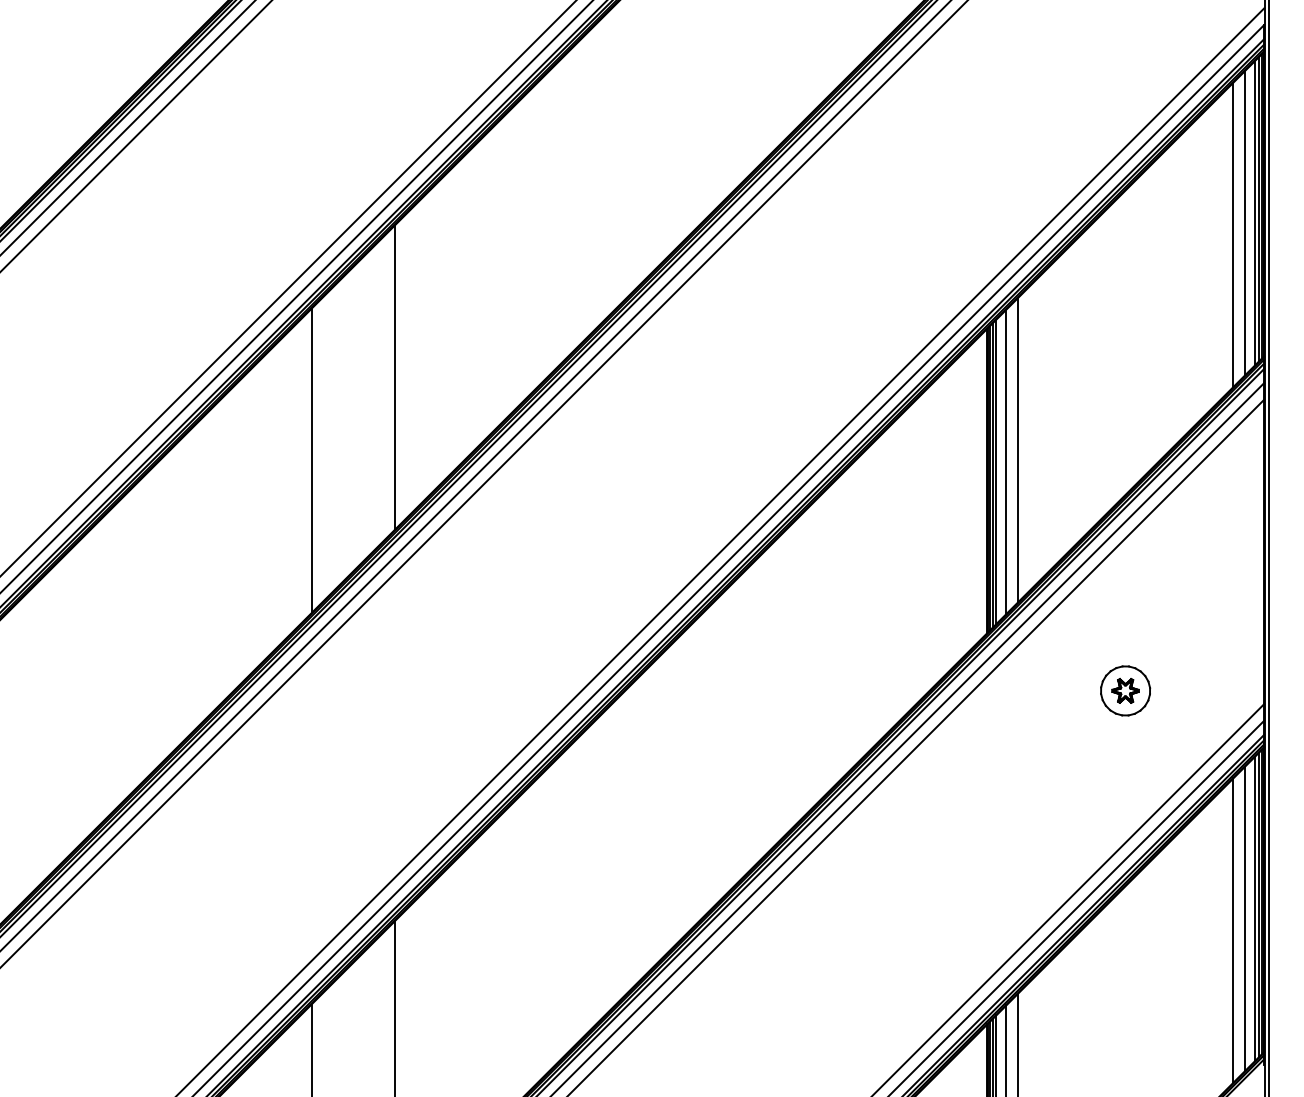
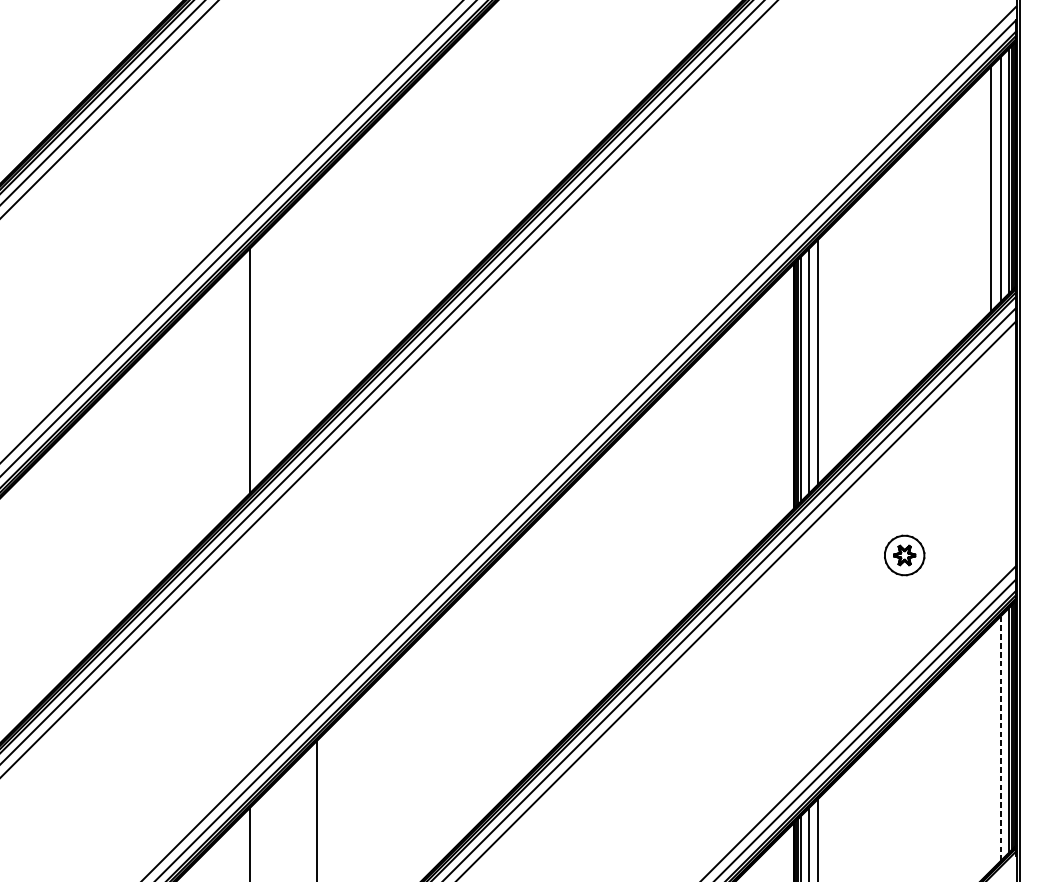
line: (394, 377) -> (317, 303), removed
line: (1245, 918) -> (1001, 738), solid -> dashed
line: (1233, 930) -> (991, 748), removed

